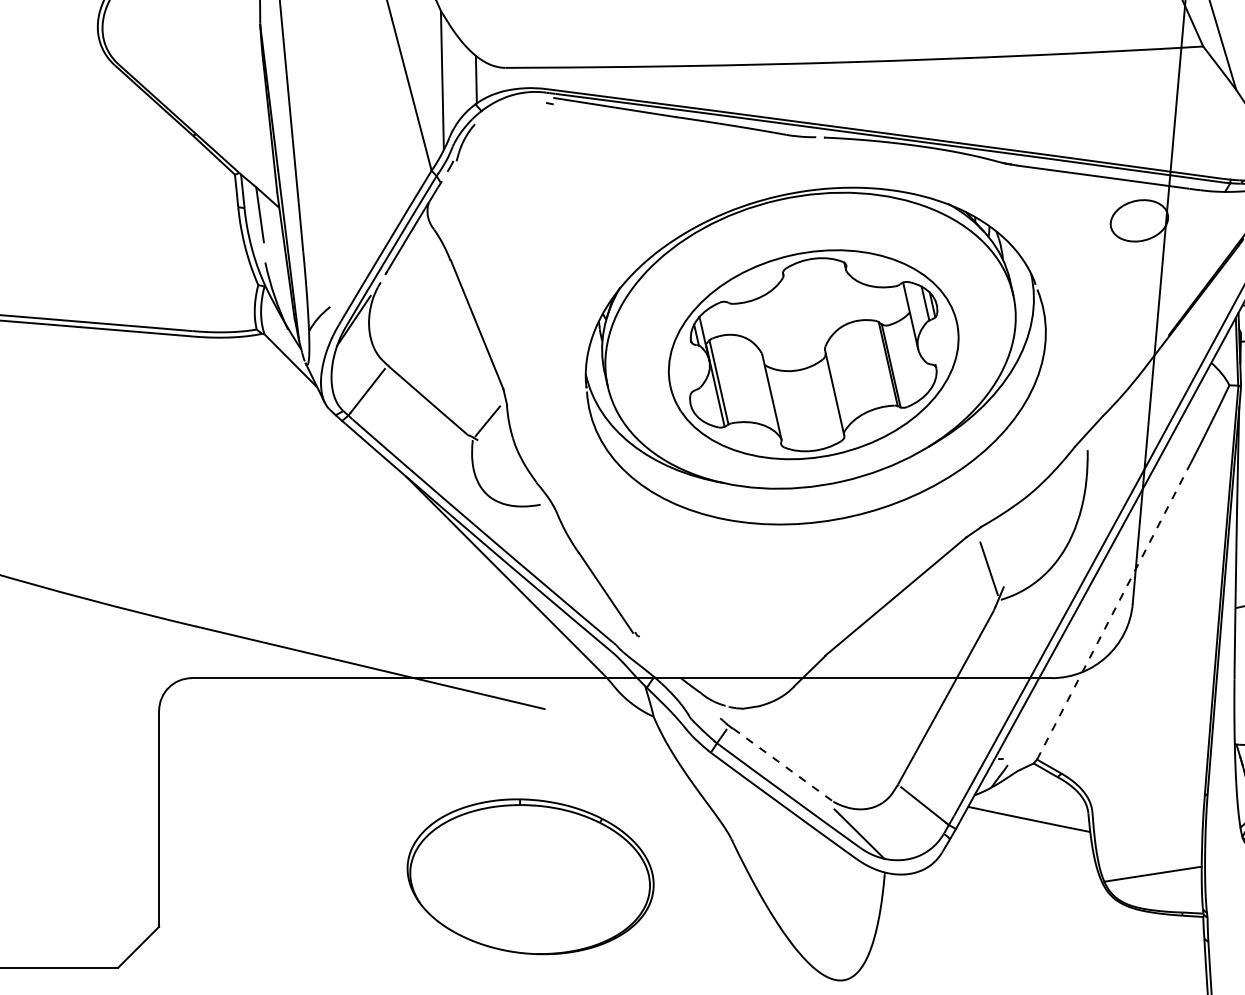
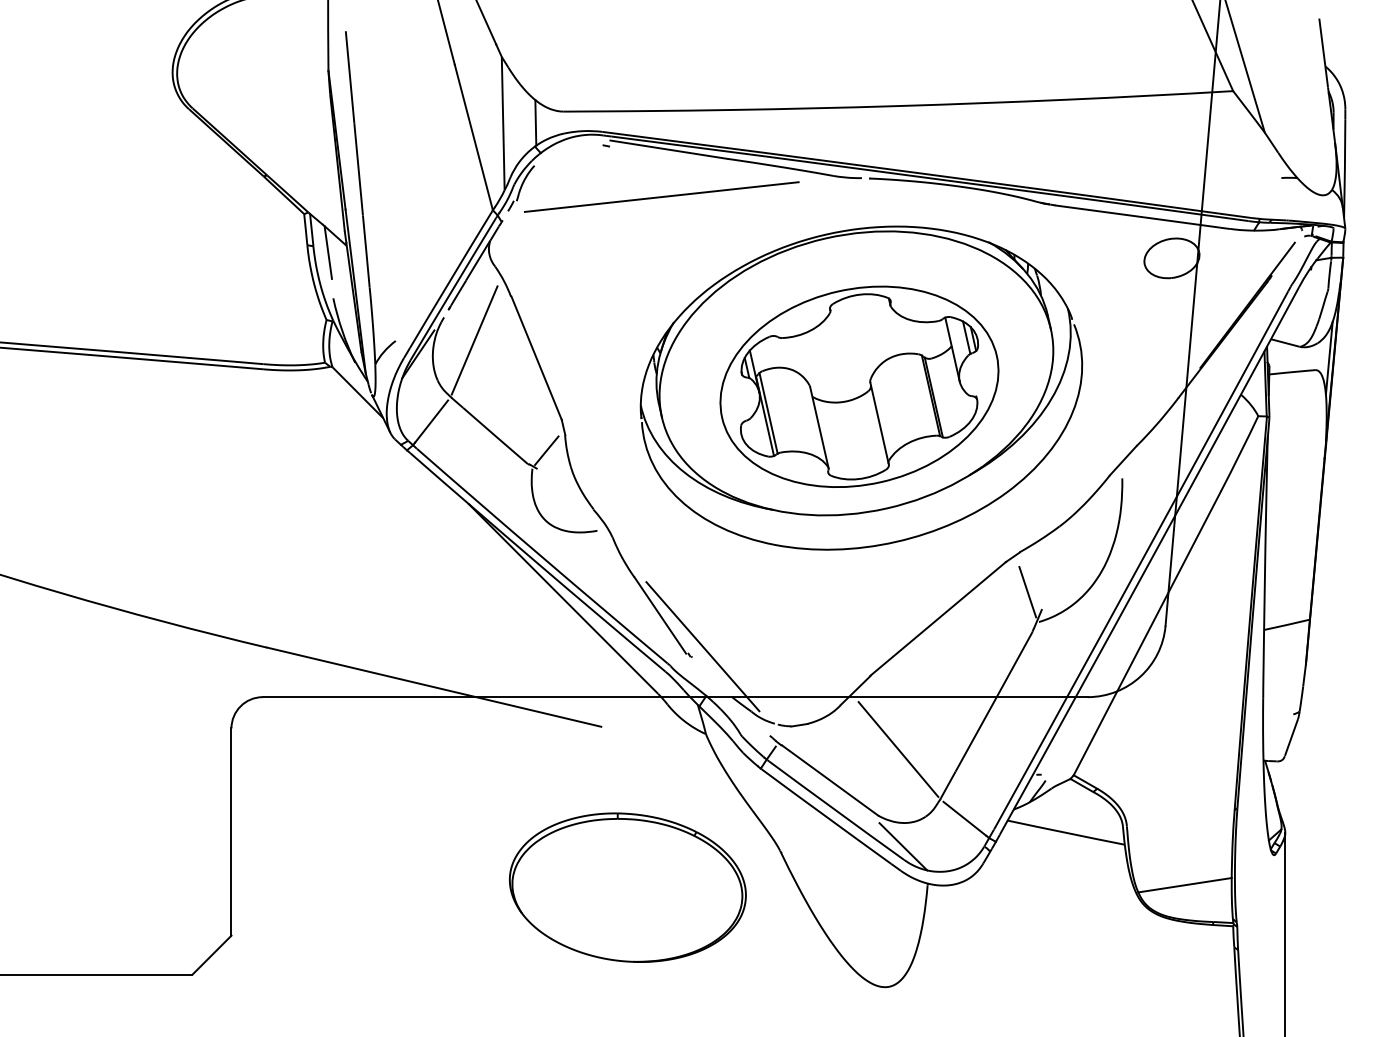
line: (607, 156) -> (661, 196), added
line: (412, 306) -> (474, 340), added
line: (1113, 611) -> (1147, 633), dashed -> solid
line: (650, 625) -> (702, 646), added
line: (854, 732) -> (898, 749), added
line: (783, 765) -> (830, 780), dashed -> solid
part: (530, 876) -> (627, 887), moved

